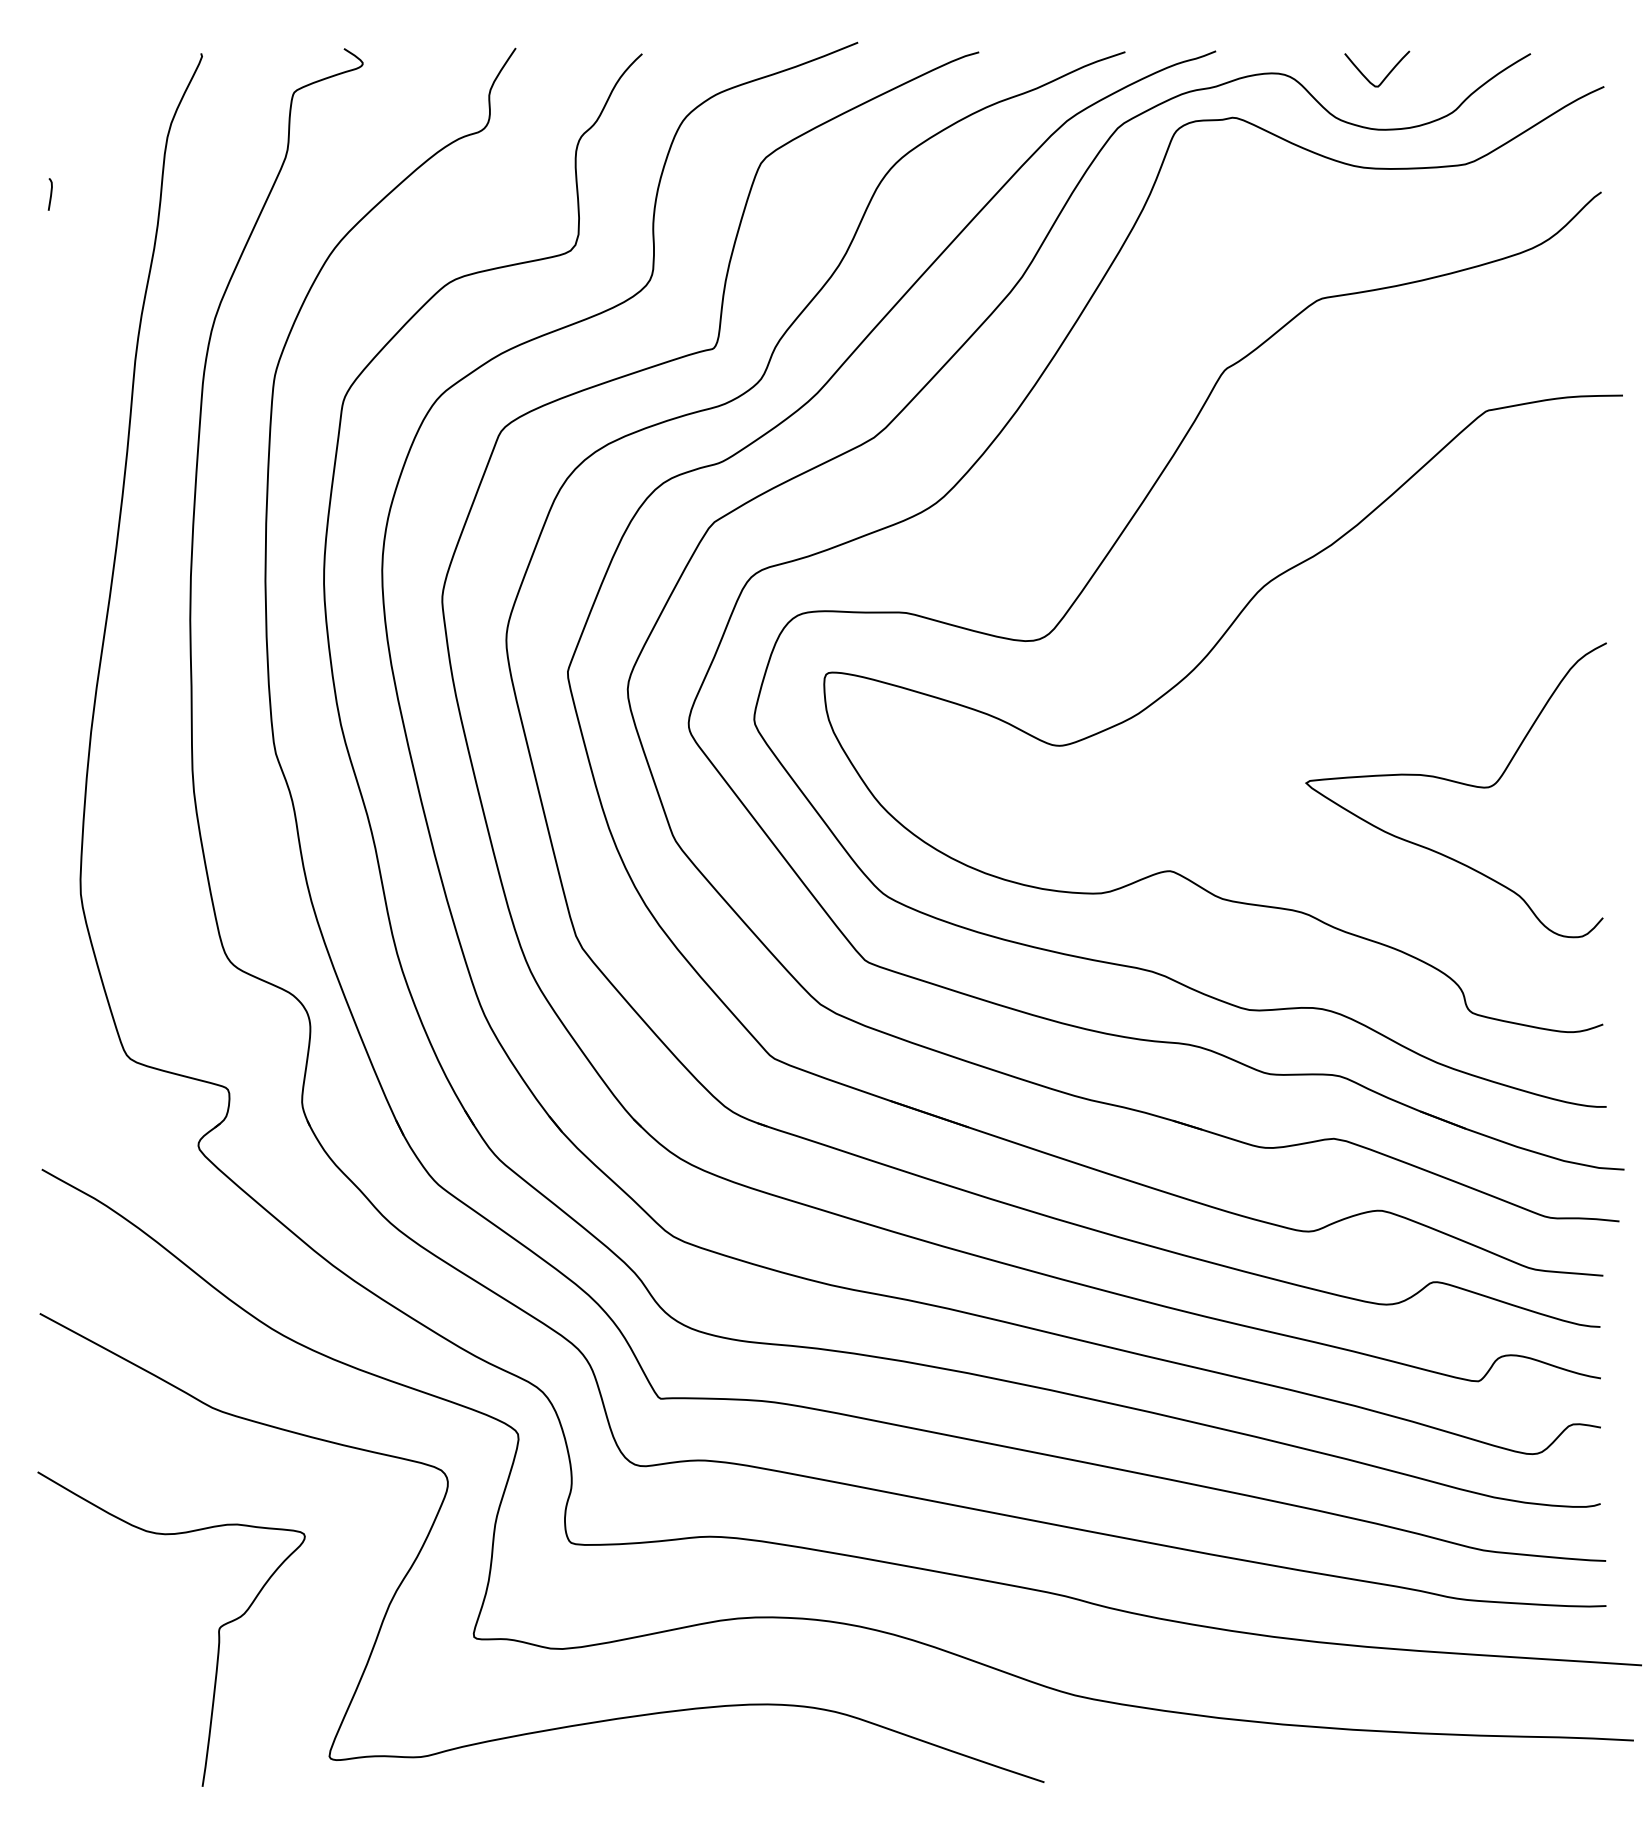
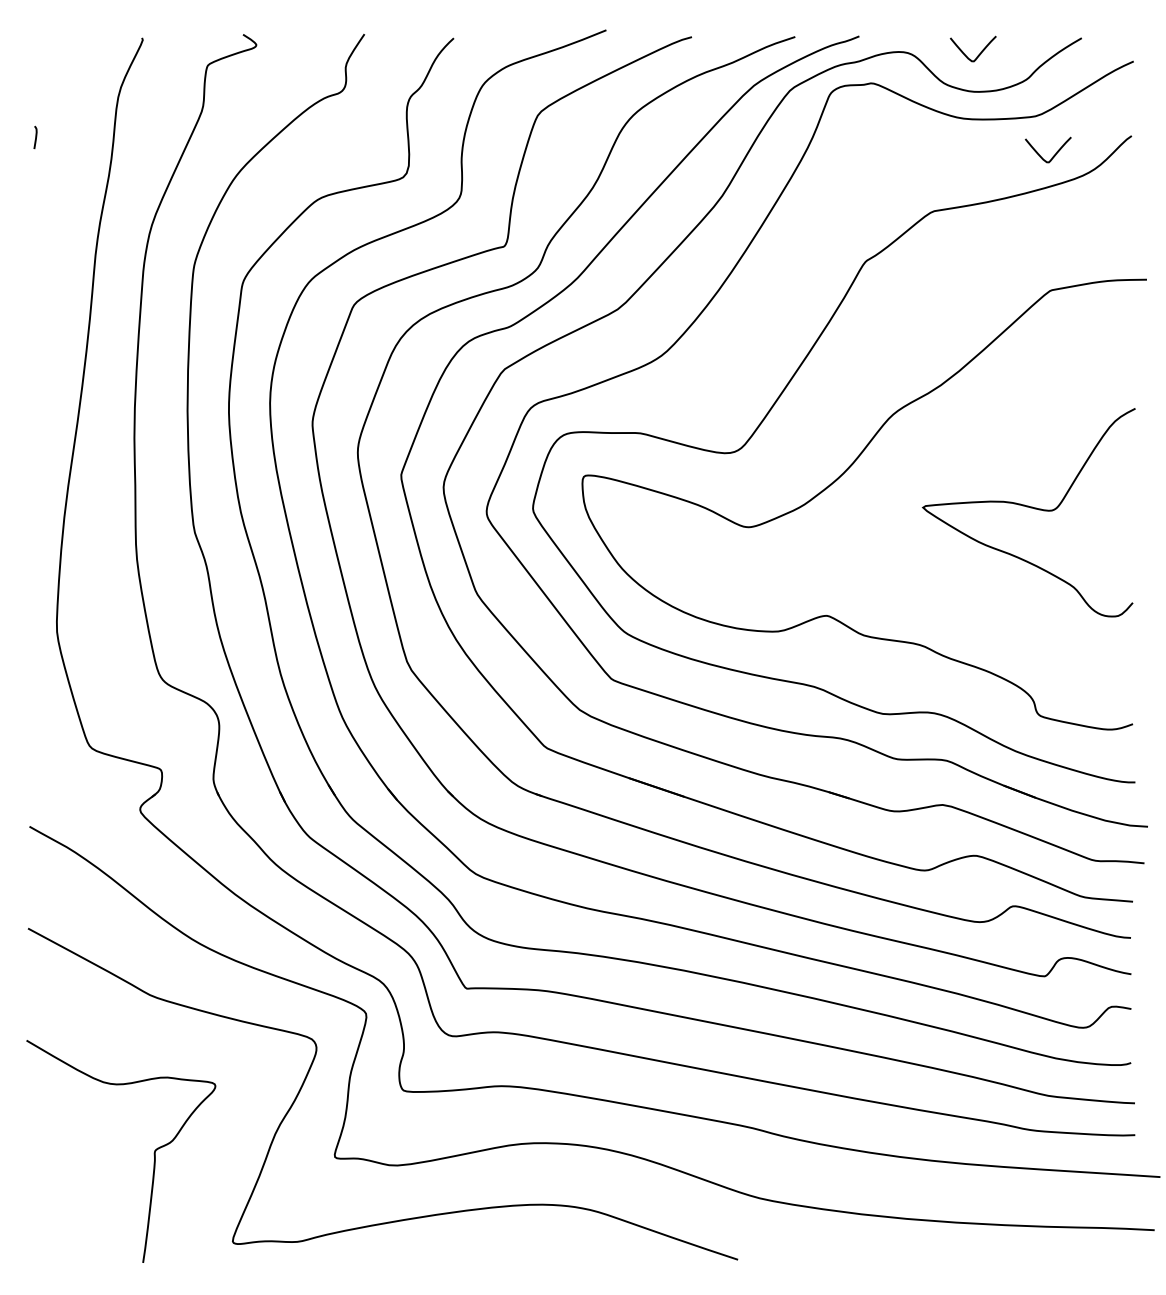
curve: (1492, 218) -> (1054, 154), added
curve: (1458, 784) -> (1030, 508), moved

